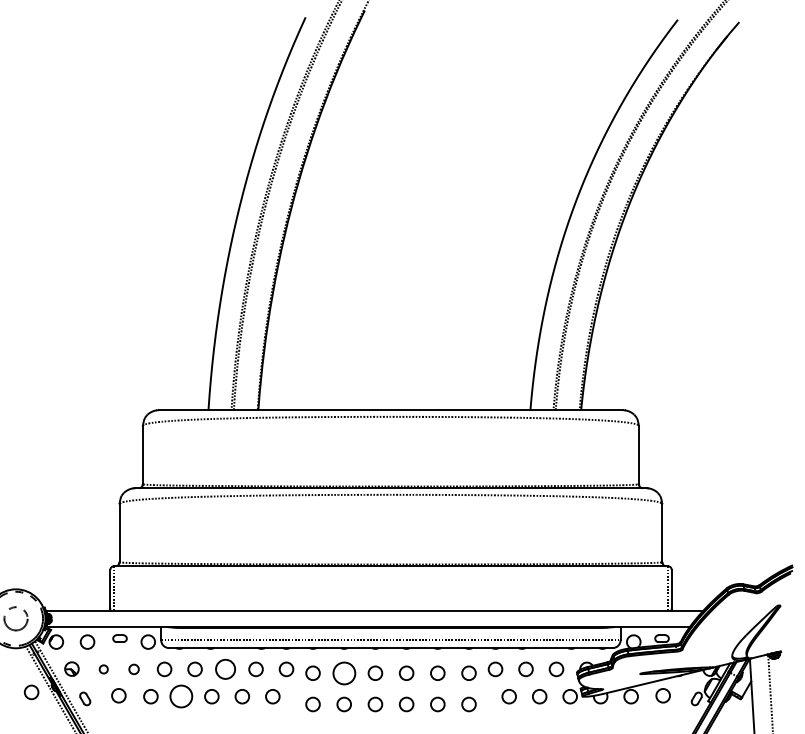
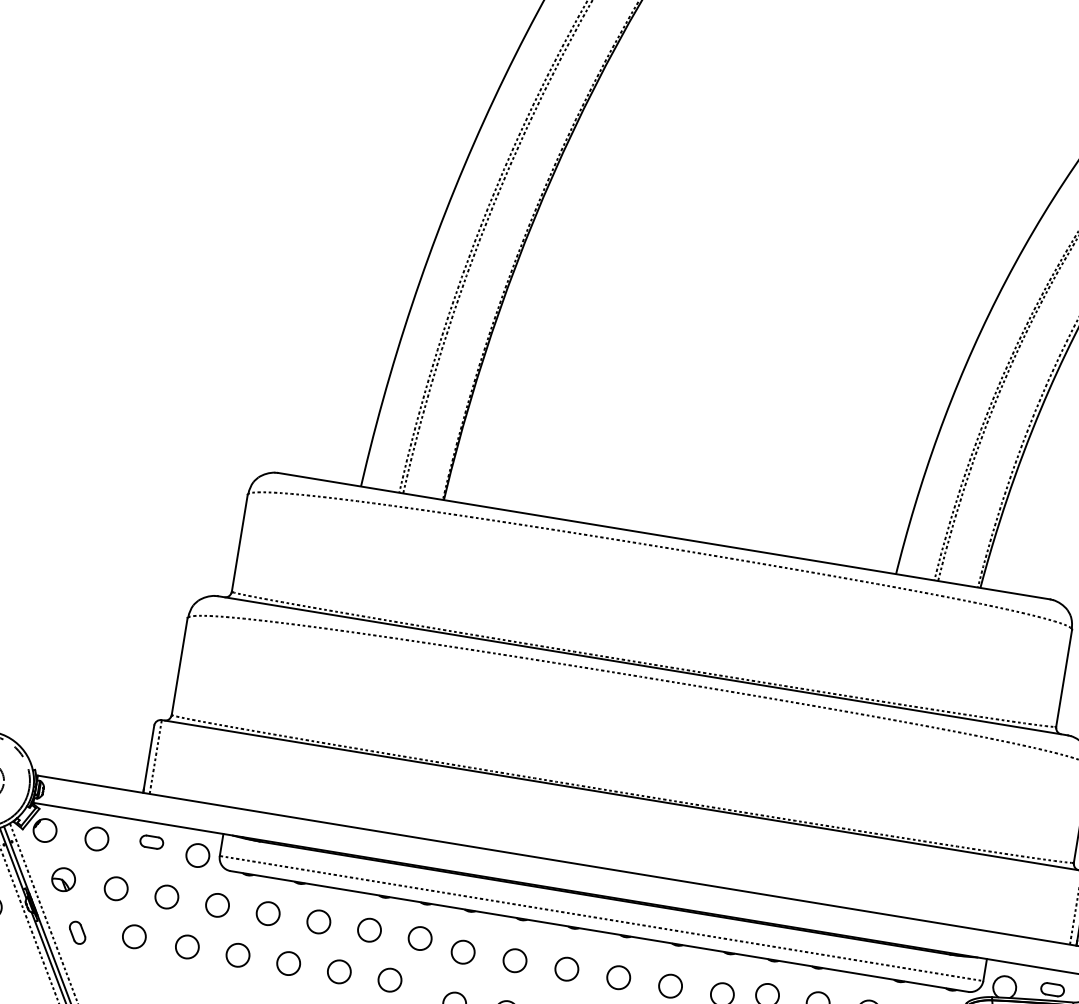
circle: (103, 669) -> (115, 888), size x1.67
circle: (133, 669) -> (165, 897), size x1.43
circle: (225, 669) -> (318, 922), size x0.71
circle: (343, 672) -> (514, 959), size x0.62
circle: (181, 696) -> (238, 955), size x0.62

